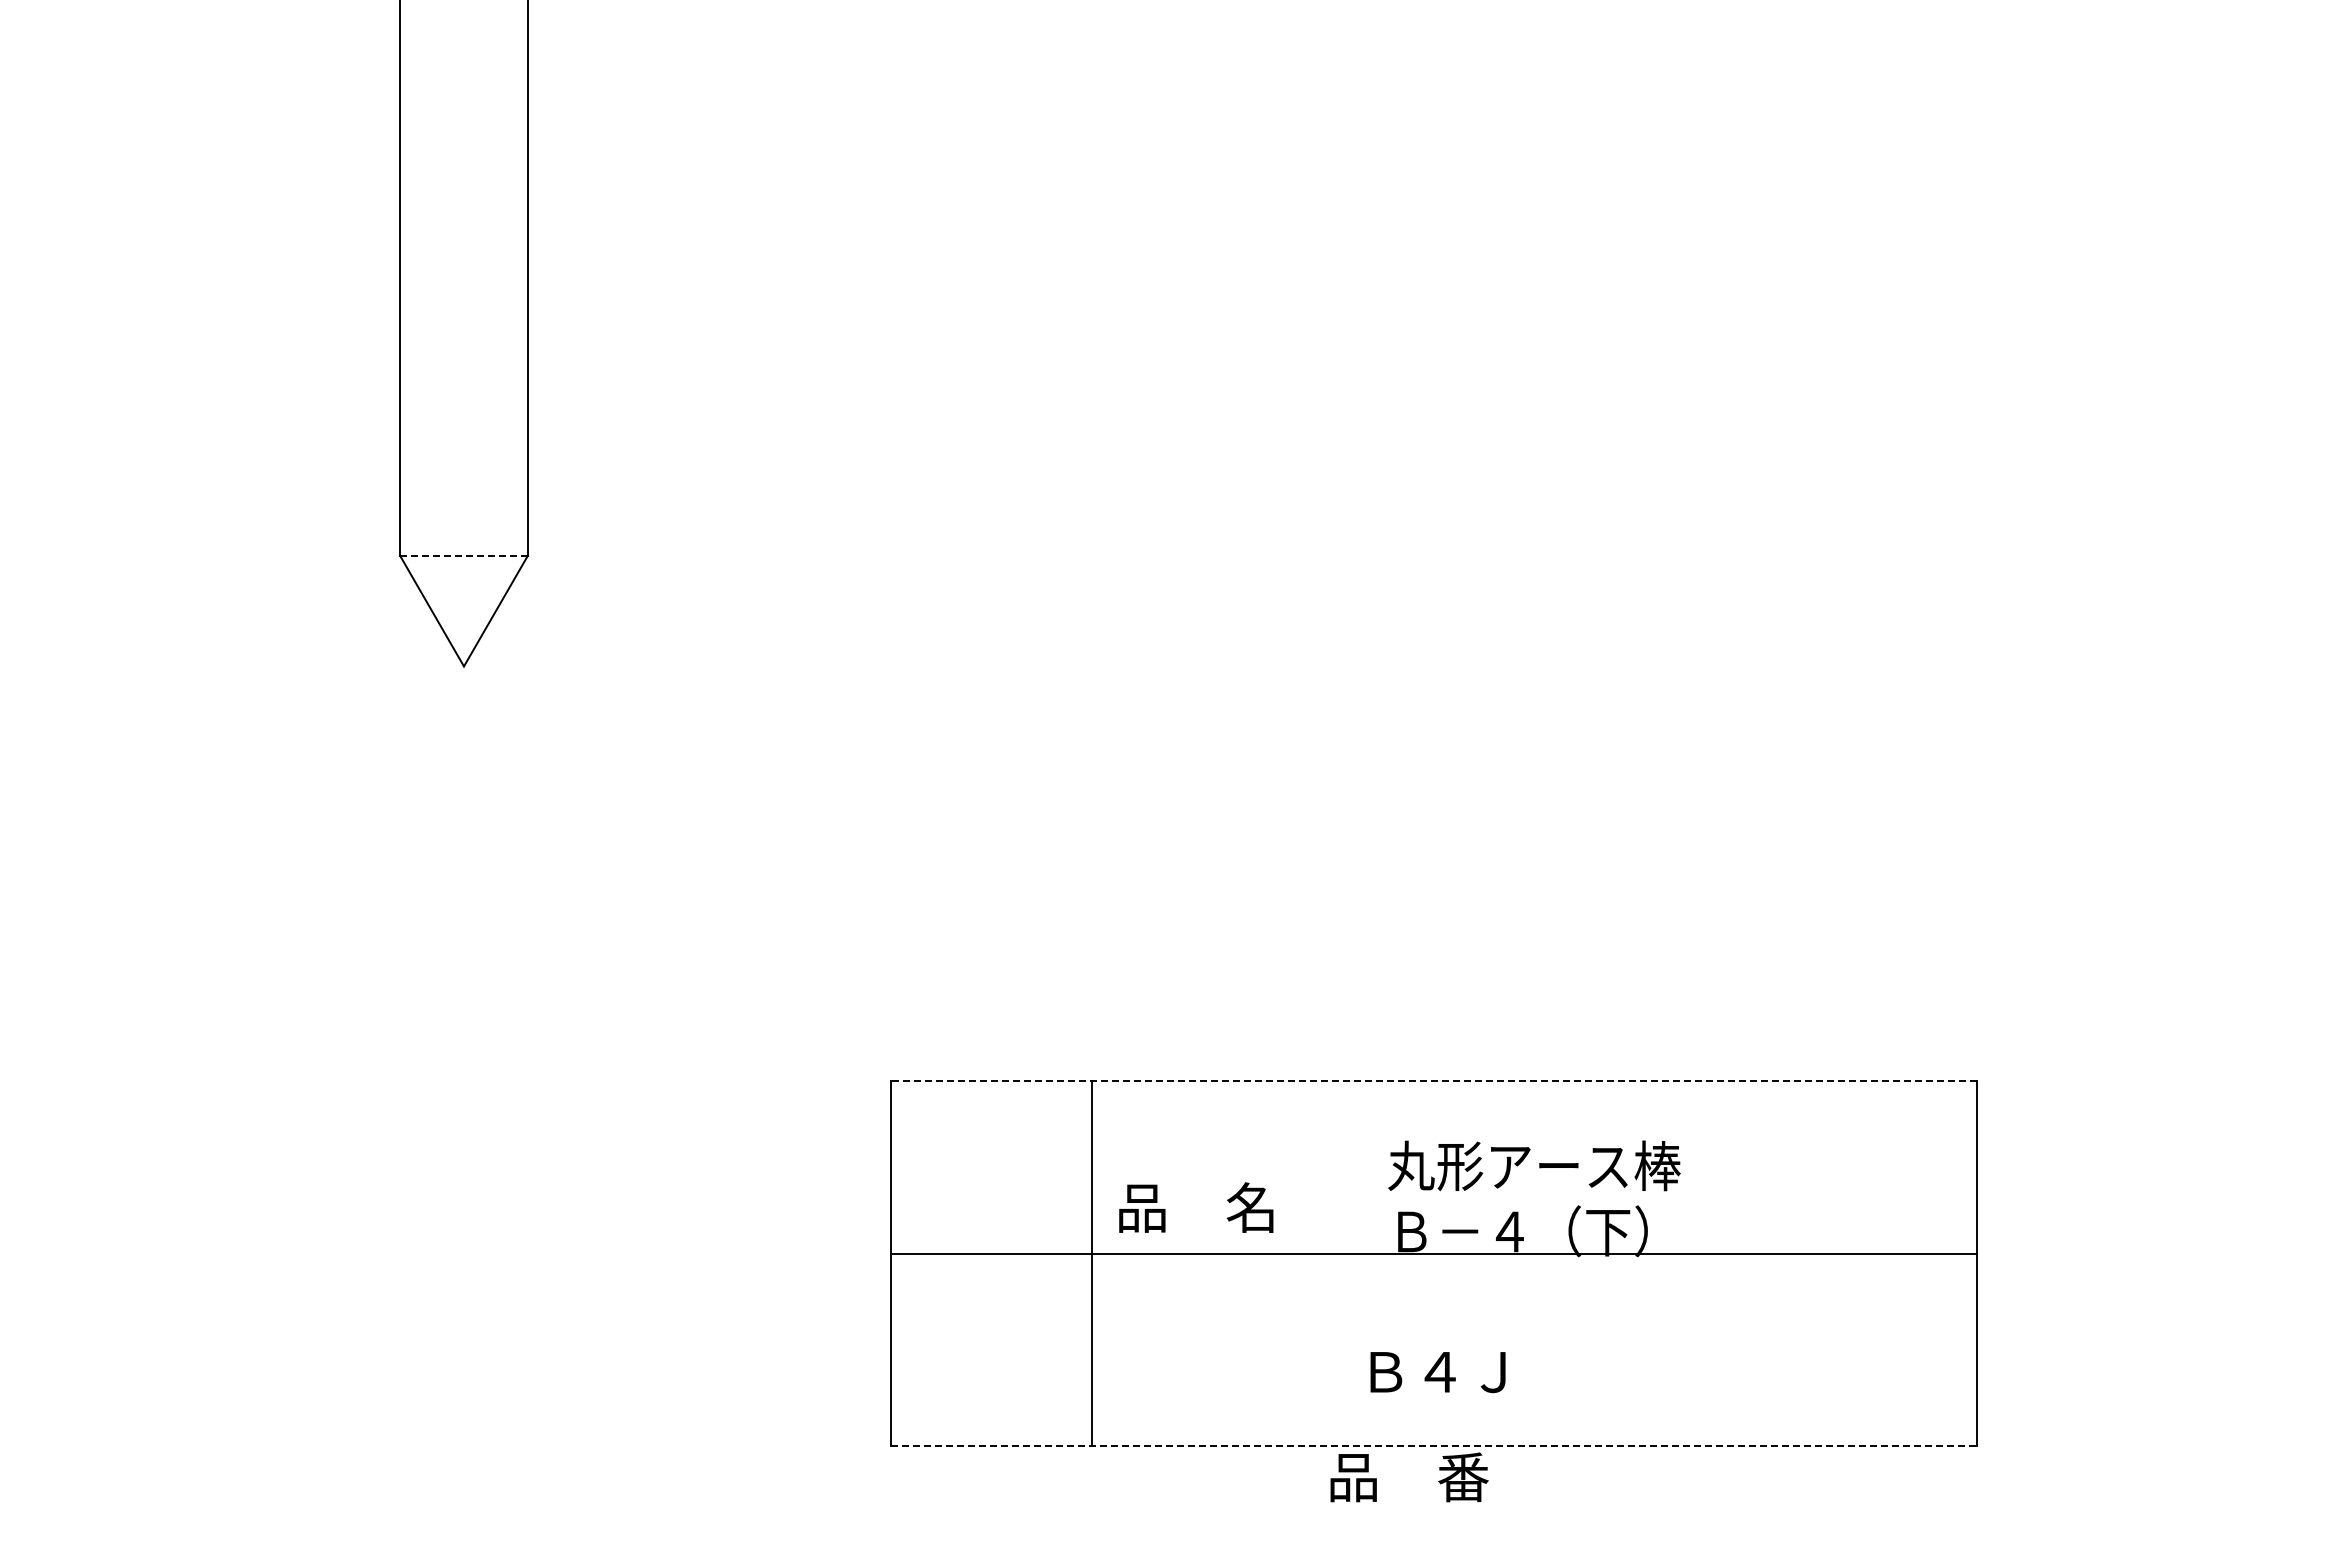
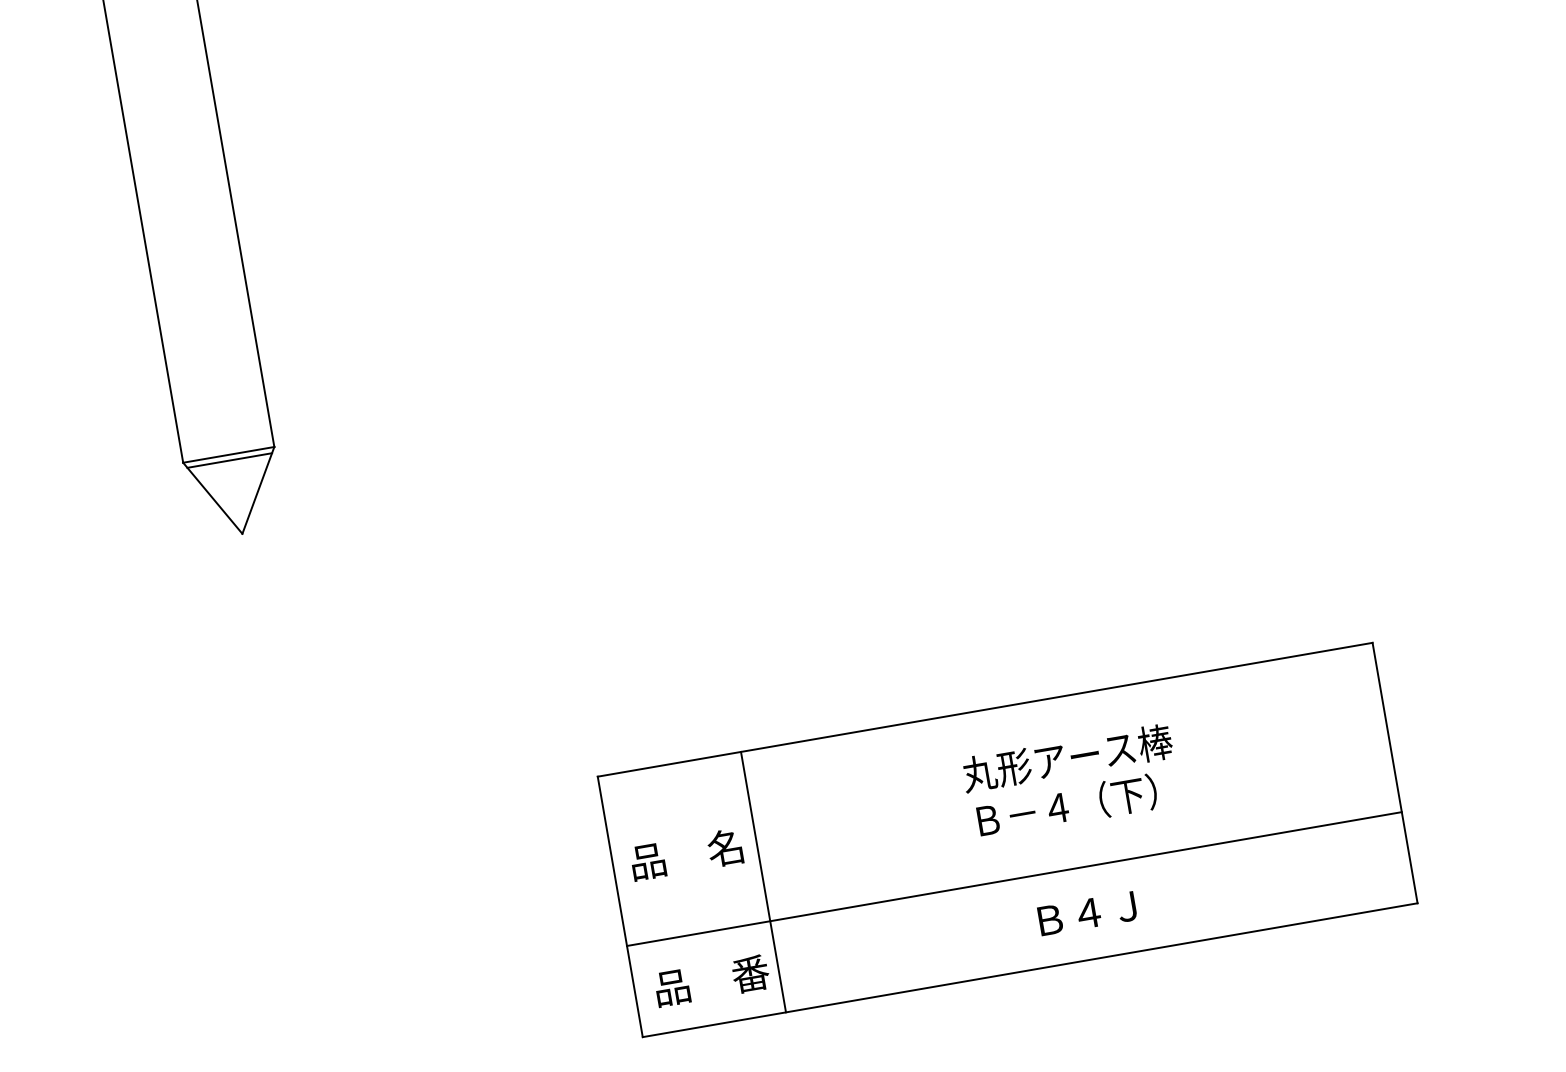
line: (463, 555) -> (228, 454), dashed -> solid
line: (463, 563) -> (229, 460), added
line: (1433, 1080) -> (984, 709), dashed -> solid
text: (1196, 1207) -> (686, 854), moved
line: (1433, 1253) -> (1014, 878), moved
text: (1437, 1372) -> (1087, 913), moved
line: (1434, 1445) -> (1030, 969), dashed -> solid
text: (1409, 1477) -> (712, 980), moved

